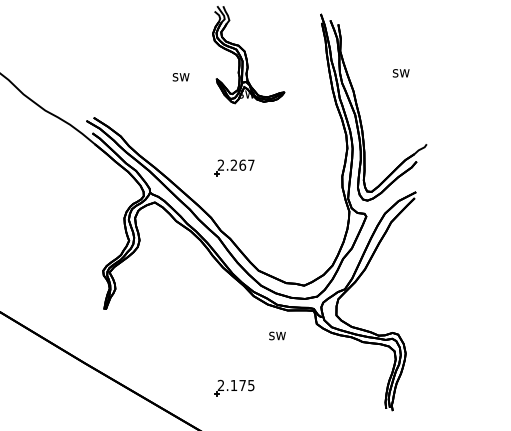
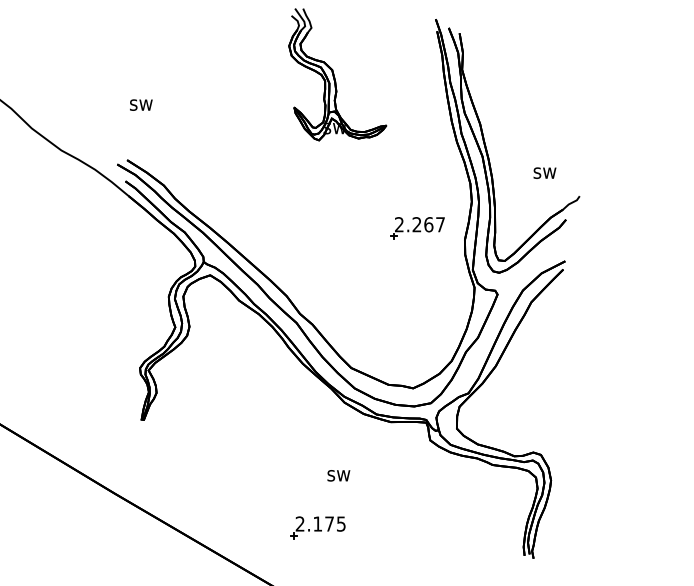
text: (400, 73) -> (544, 173), moved
text: (180, 77) -> (140, 105), moved
part: (234, 167) -> (417, 227), moved
text: (277, 335) -> (338, 475), moved

